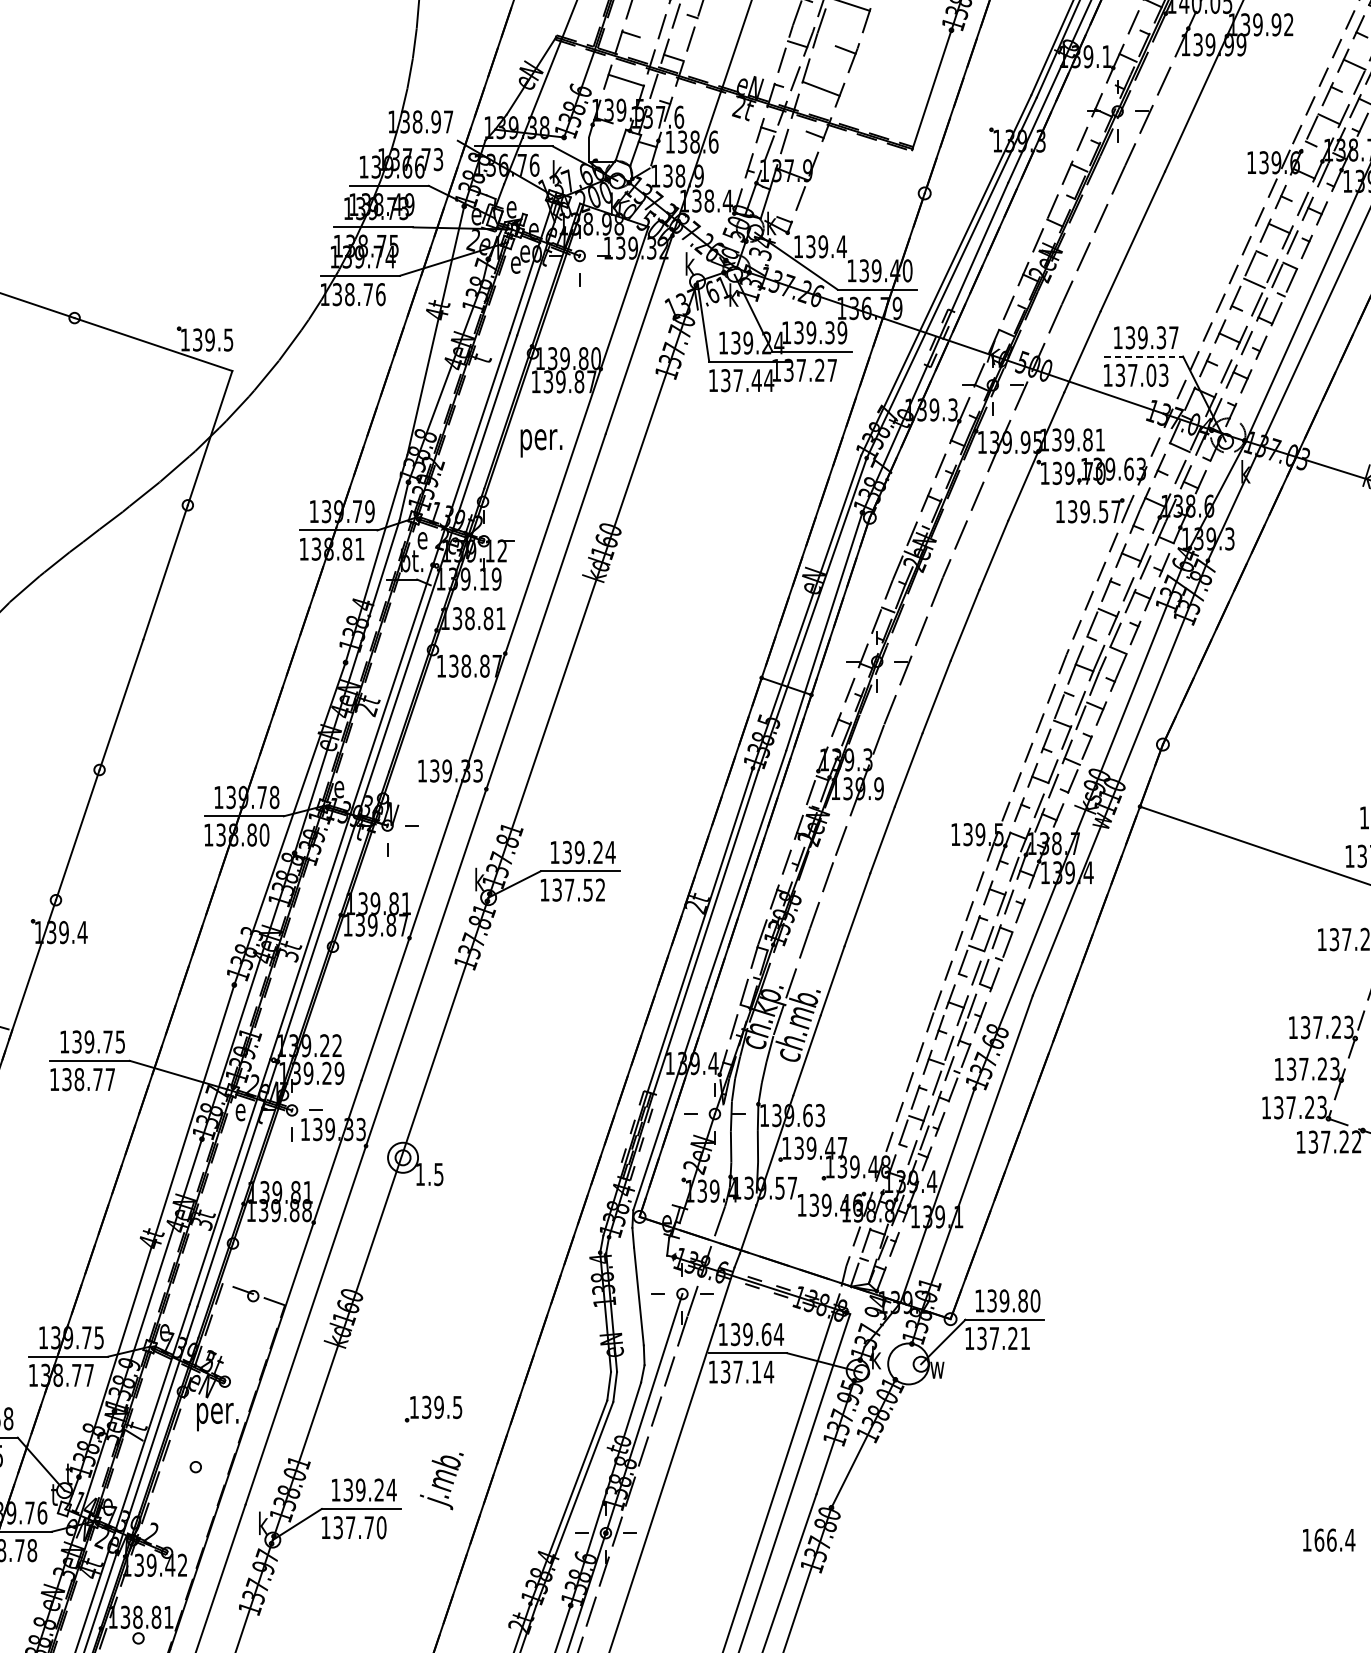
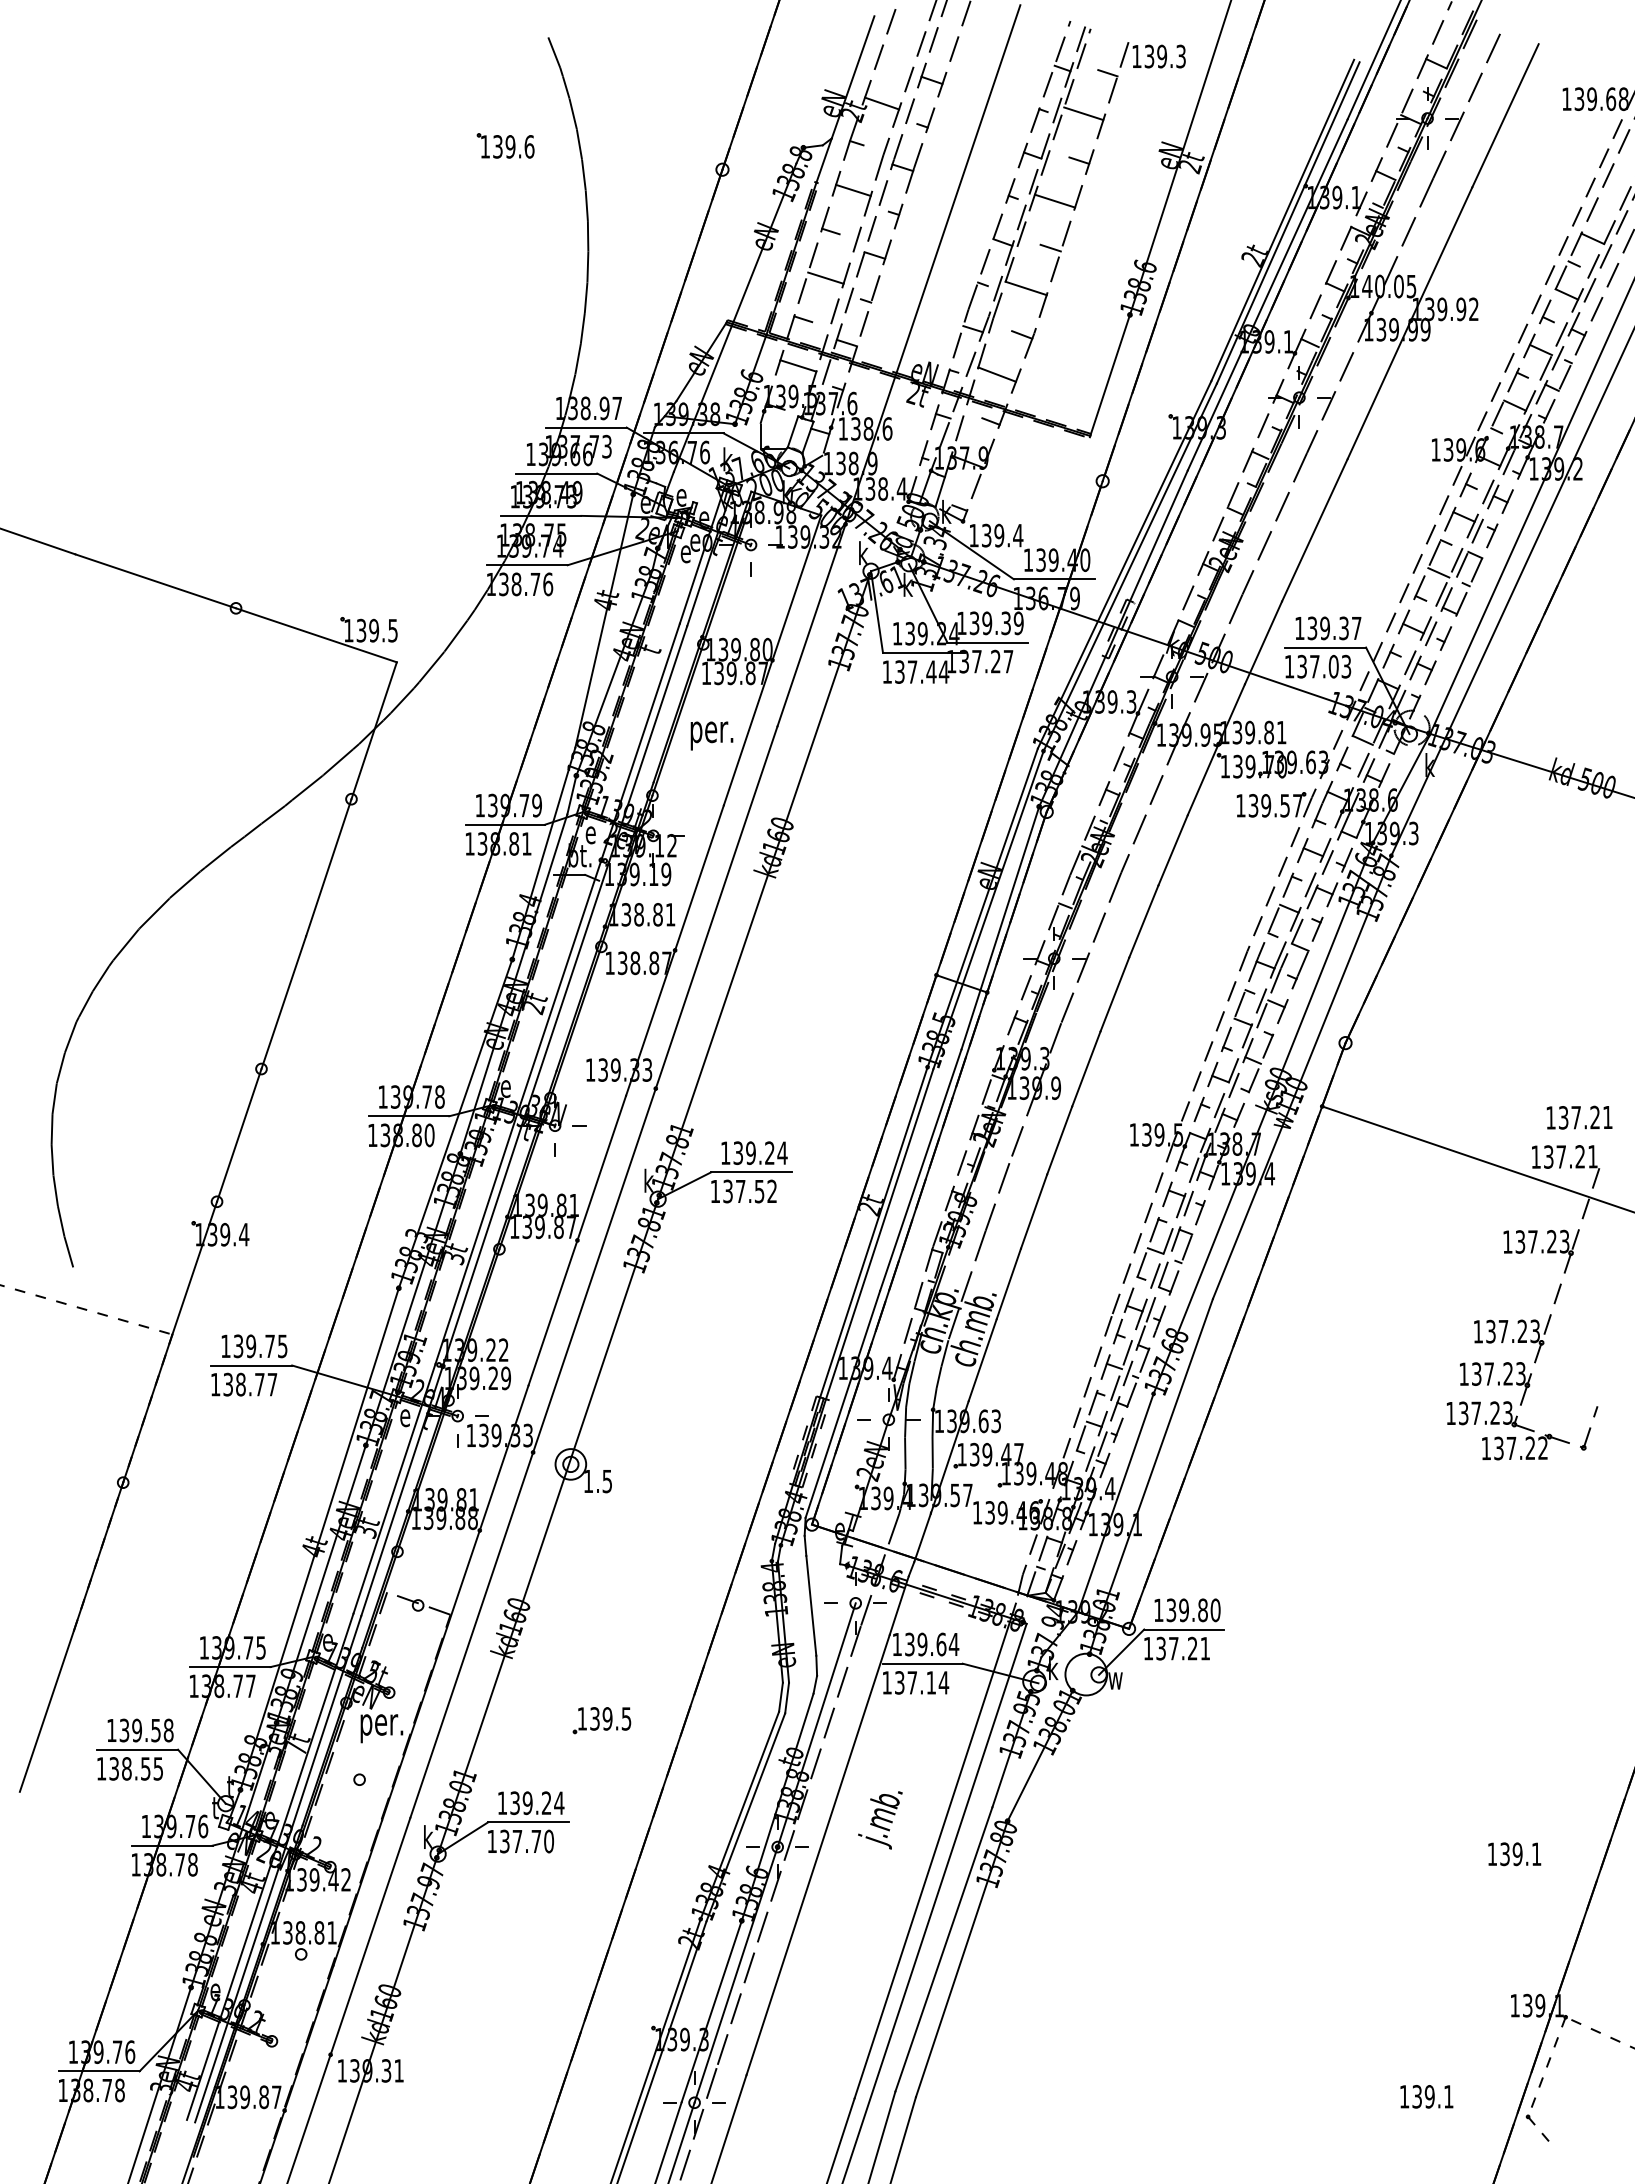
line: (418, 140) -> (586, 427), added
line: (1144, 356) -> (1326, 647), dashed -> solid
text: (441, 1481) -> (880, 1820), moved
text: (1334, 1540) -> (1520, 1854), 166.4 -> 139.1

